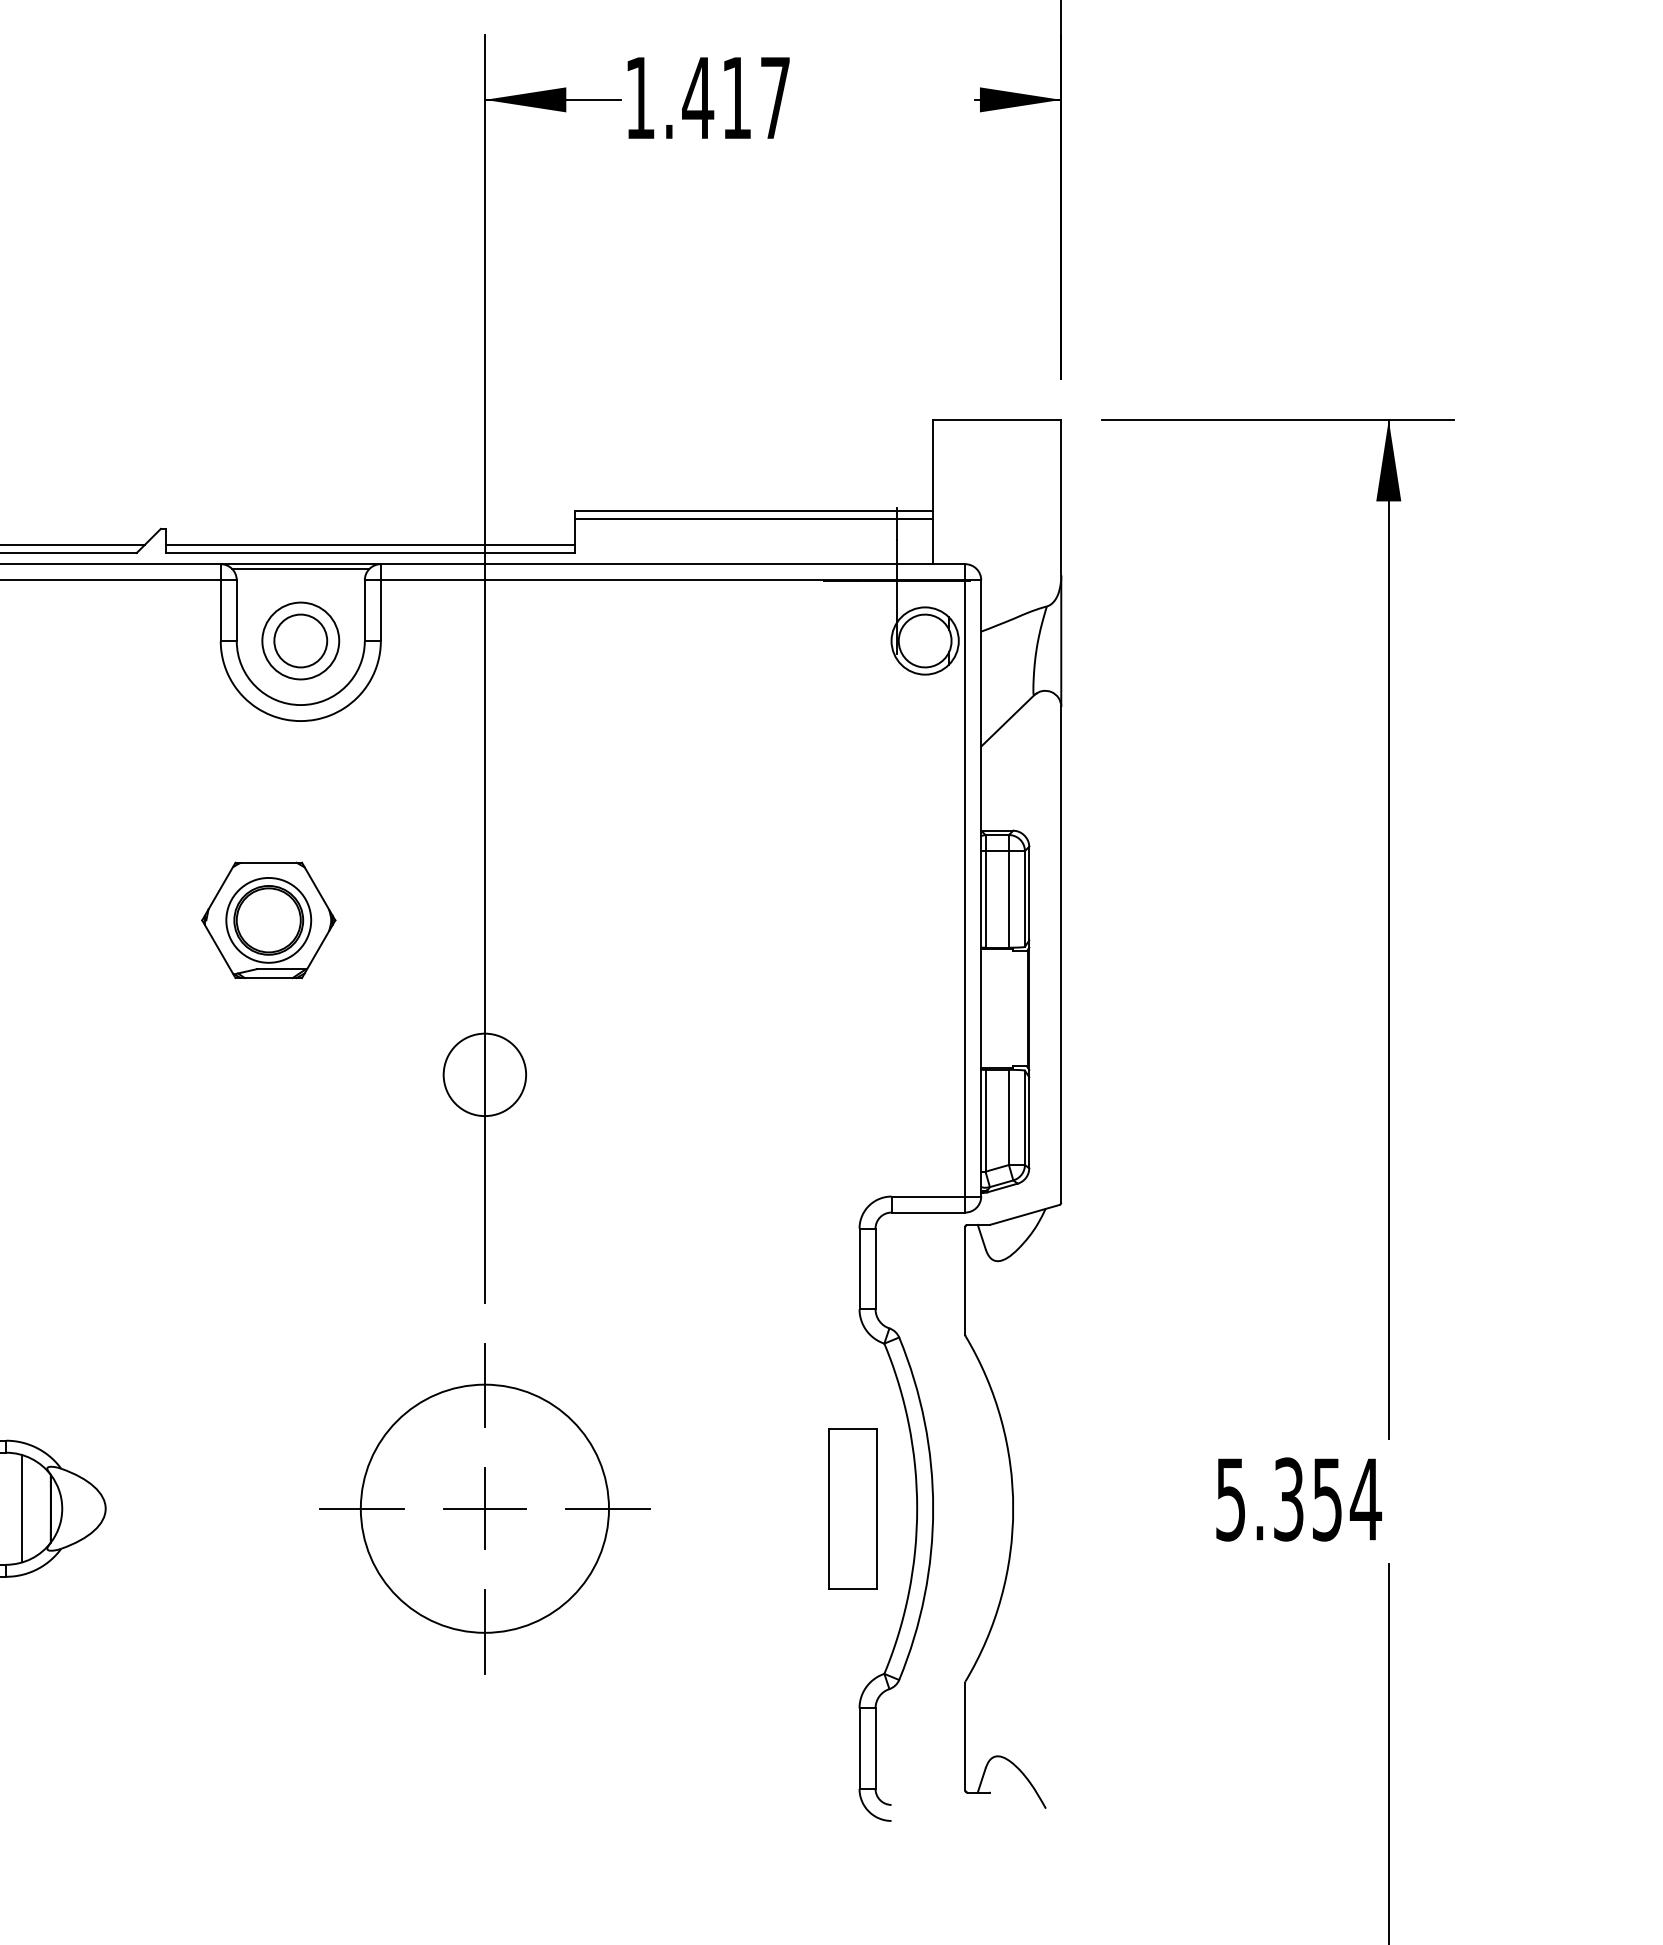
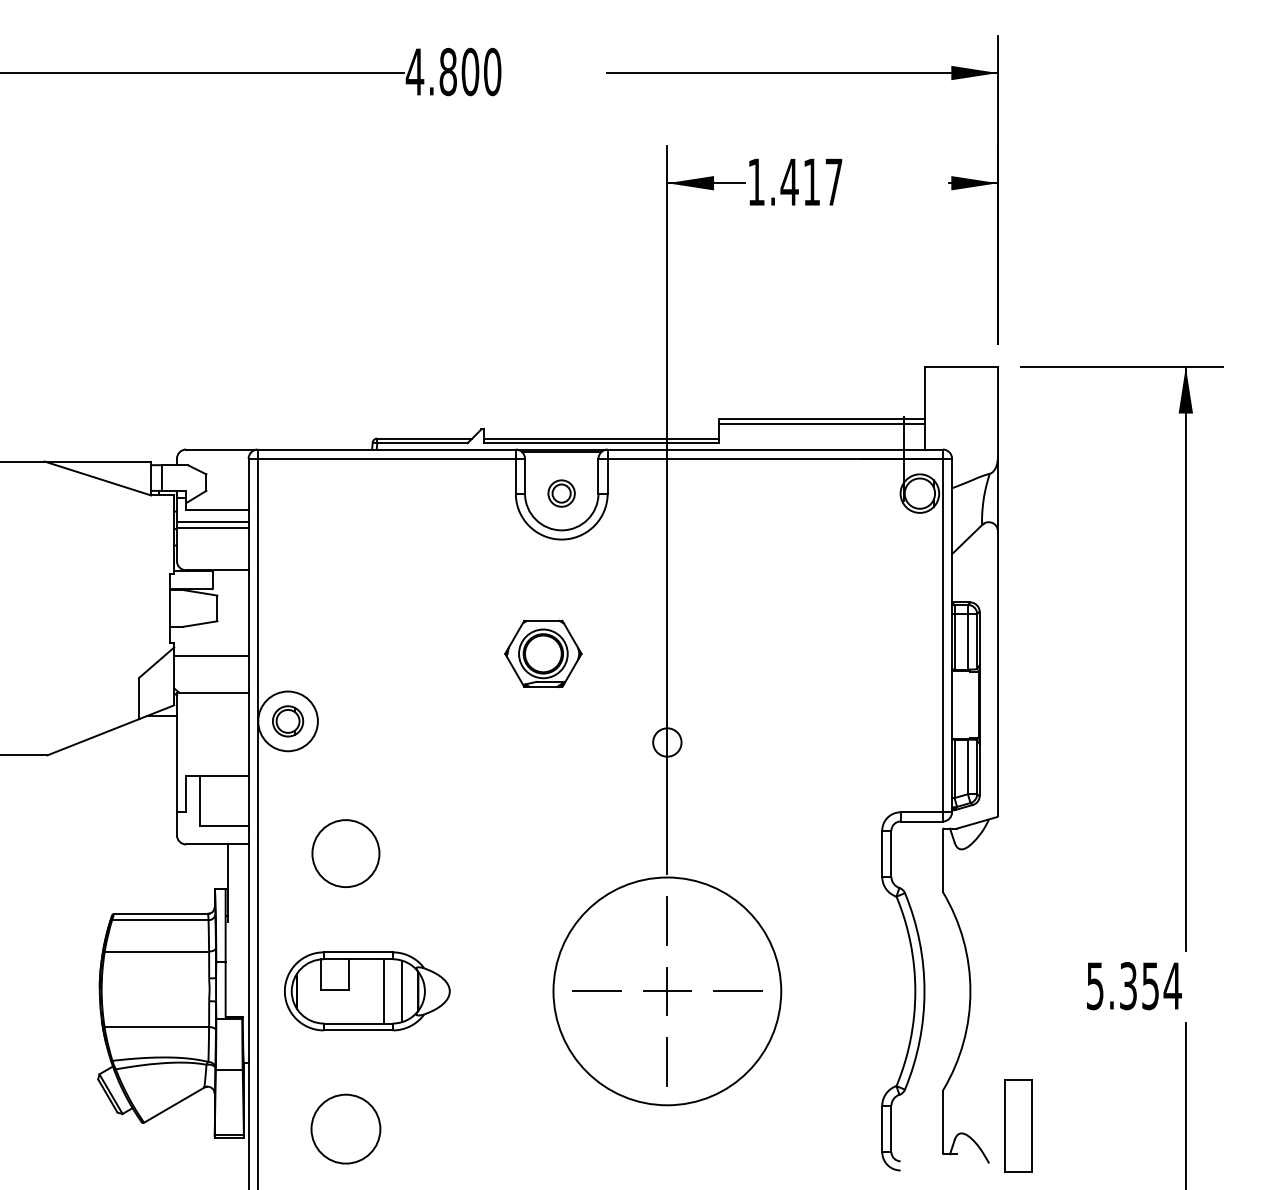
part: (300, 640) -> (561, 493), size x0.6
circle: (485, 1074) -> (667, 742), size x0.6
part: (852, 1507) -> (1018, 1125), moved
circle: (485, 1508) -> (667, 991), size x1.6

